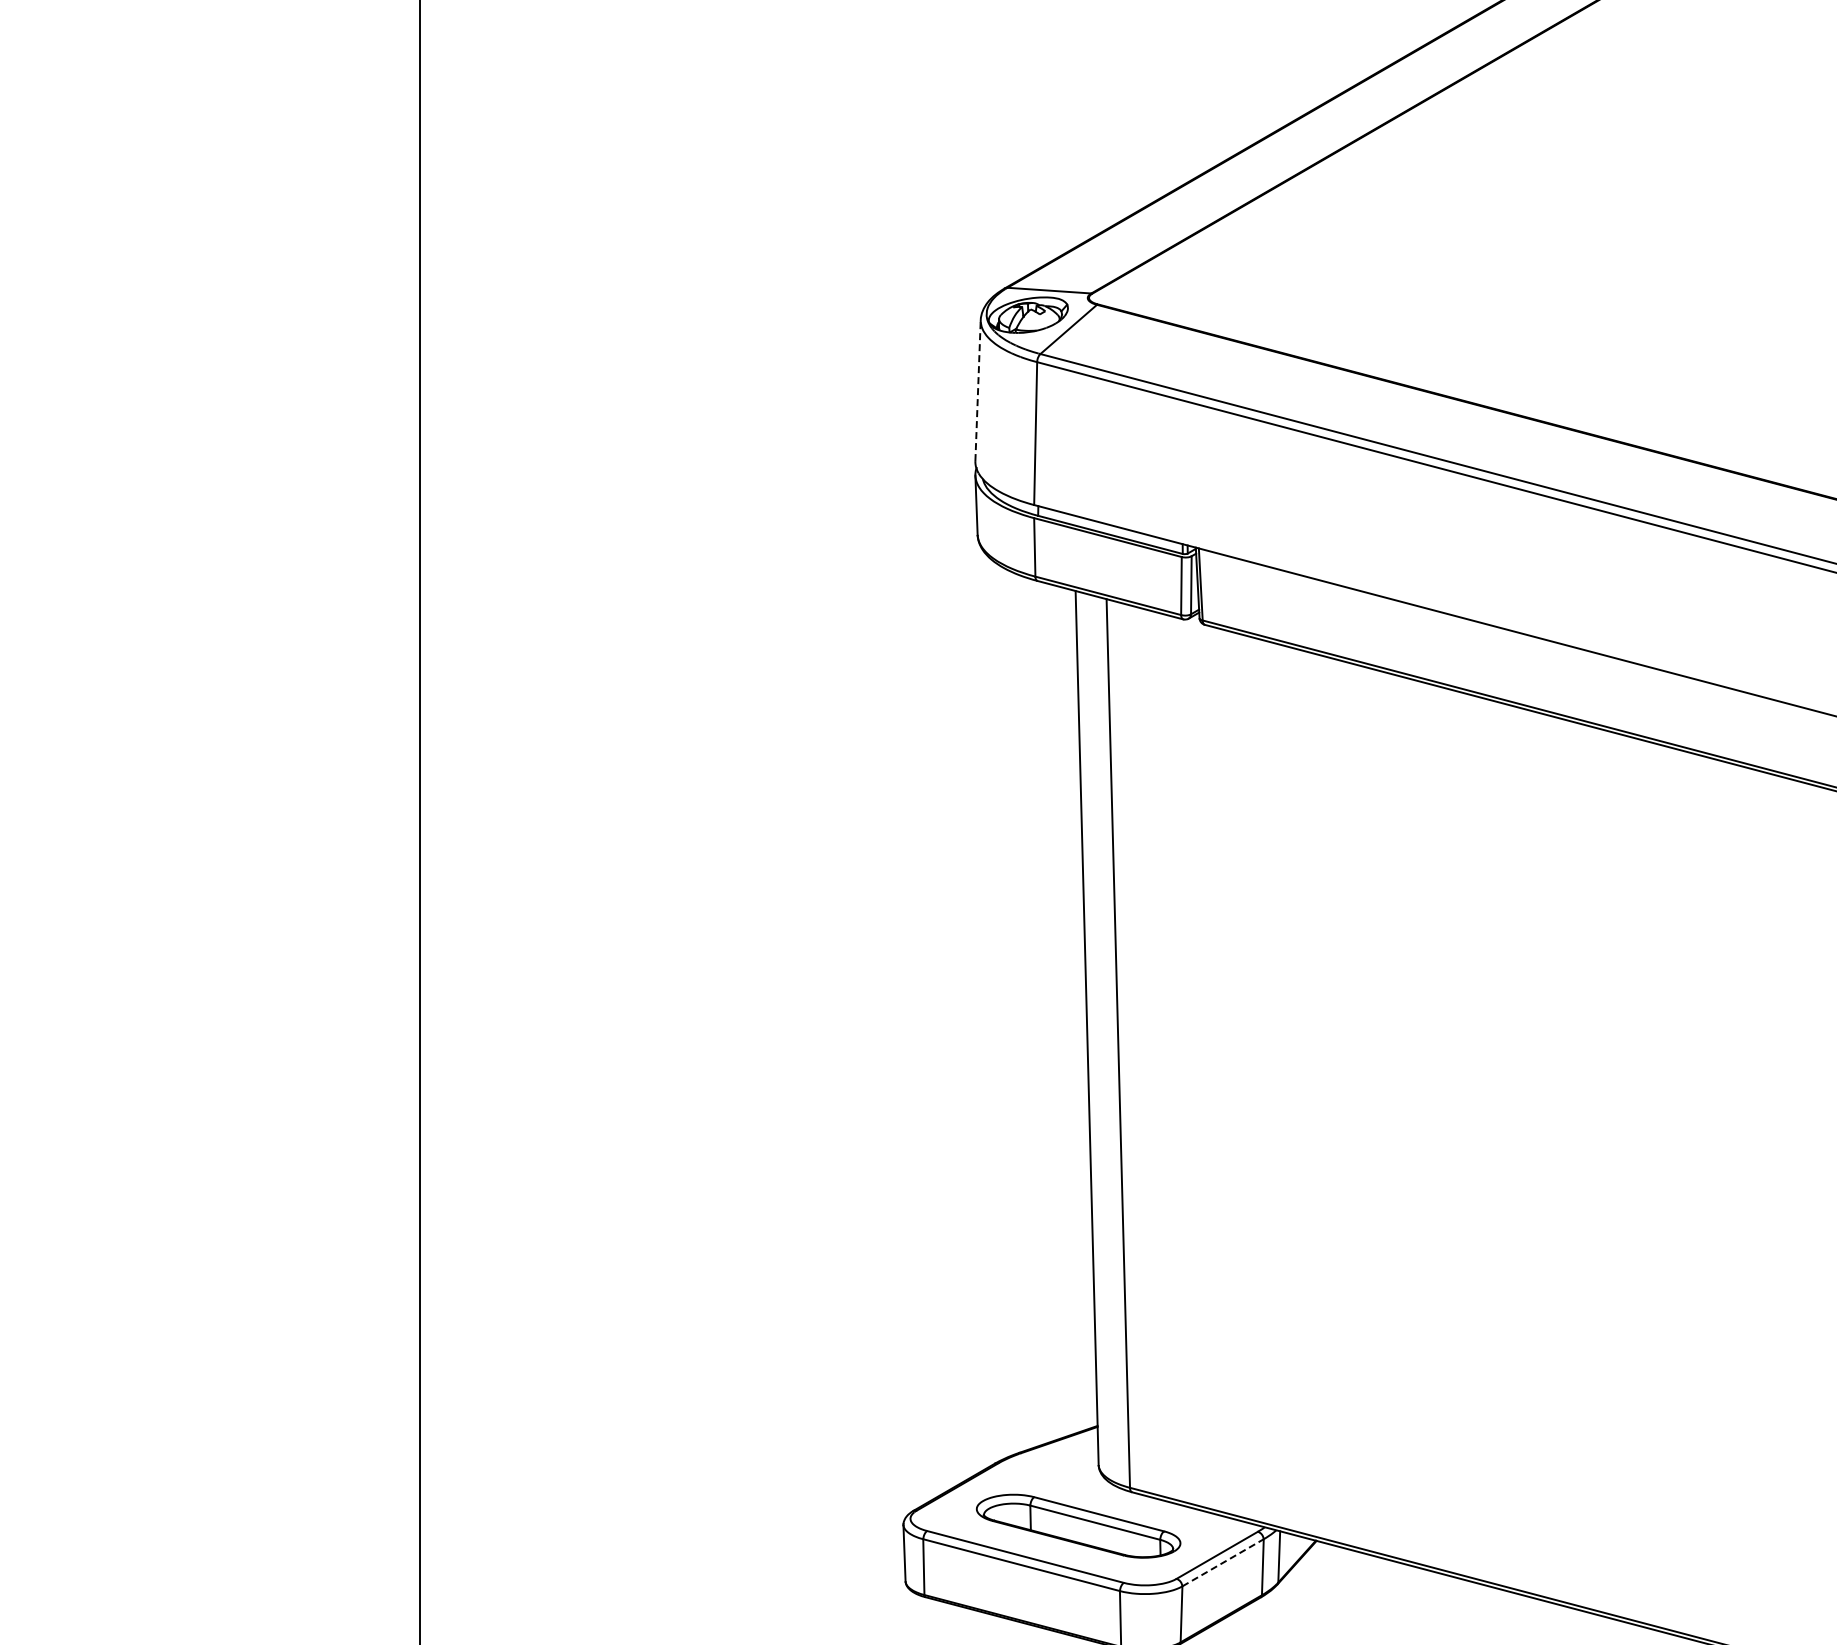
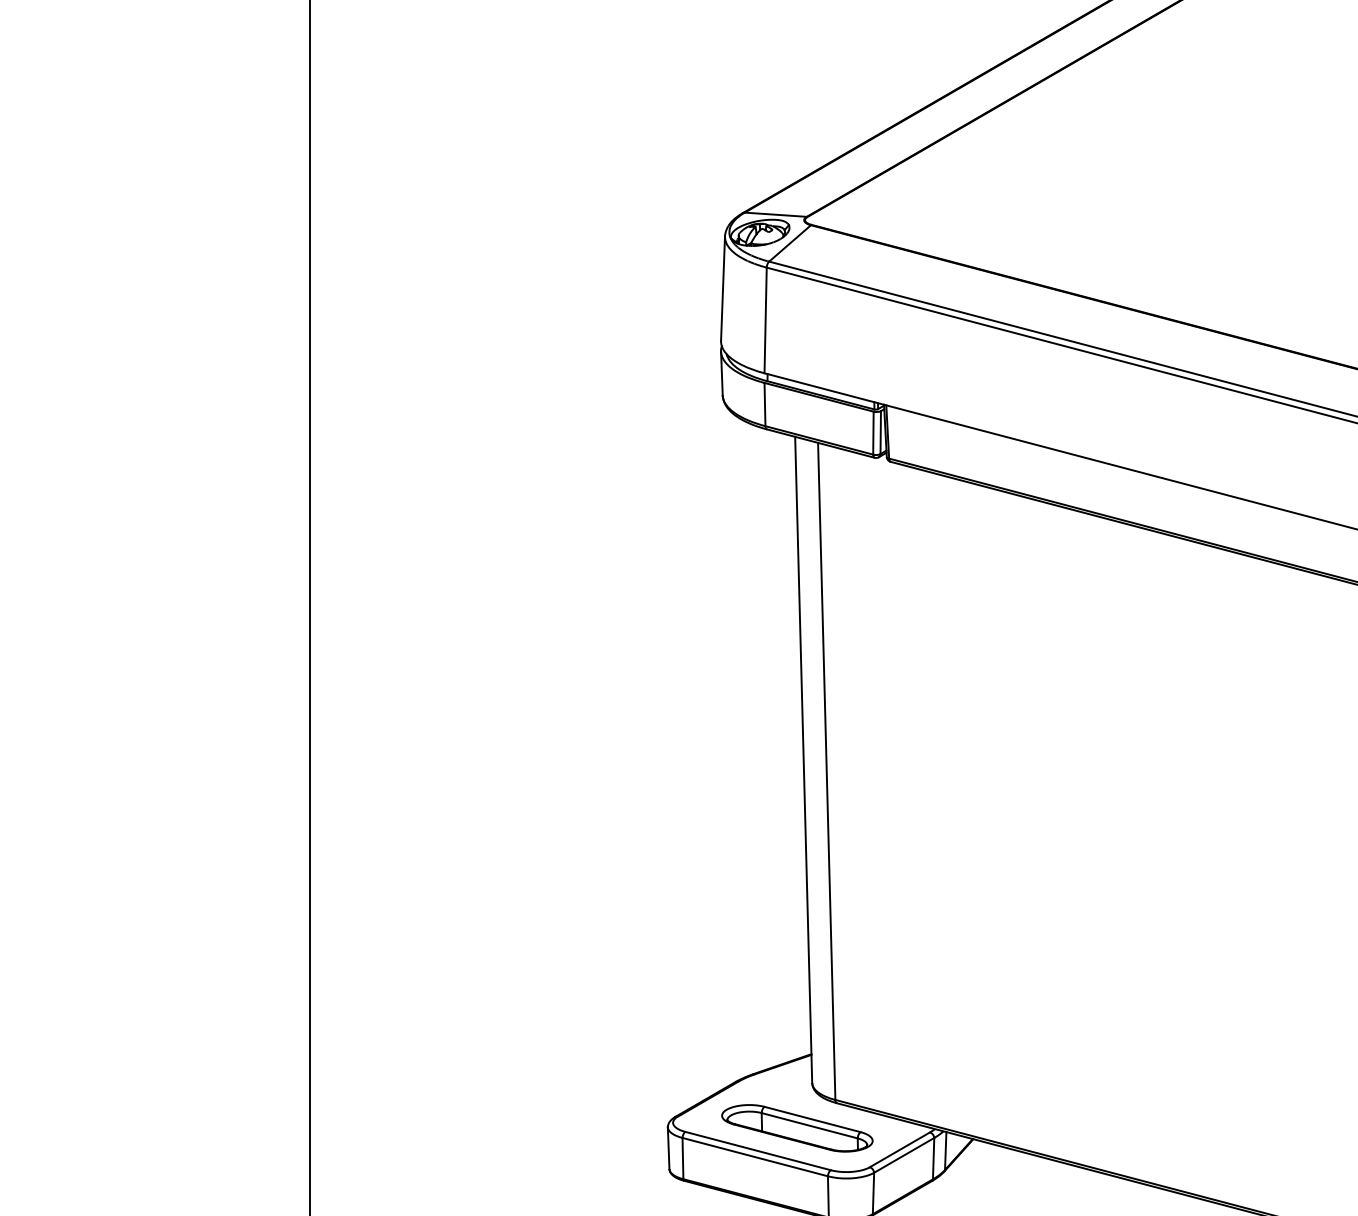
line: (978, 390) -> (723, 288), dashed -> solid
line: (1223, 1562) -> (904, 1155), dashed -> solid

